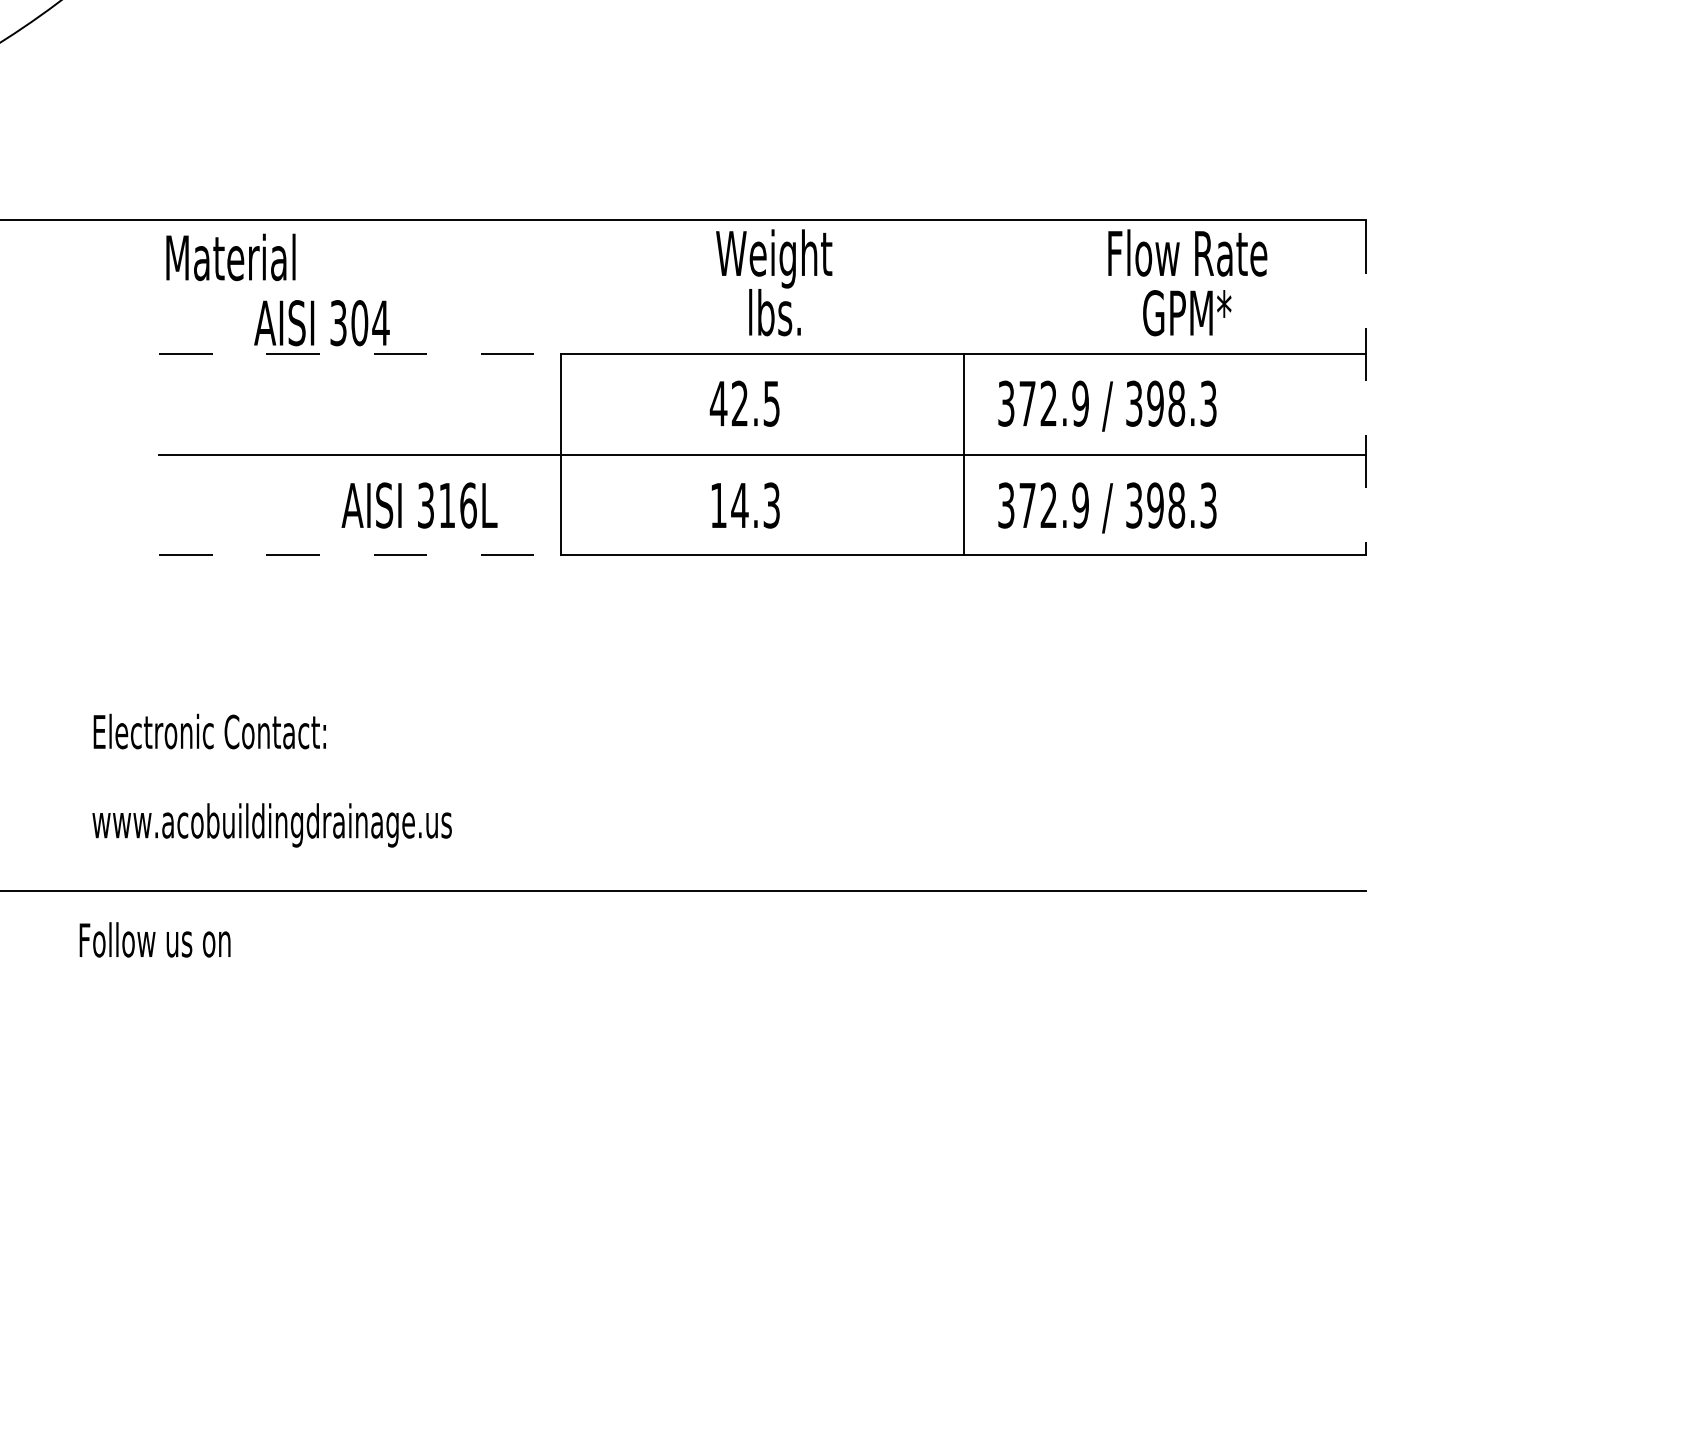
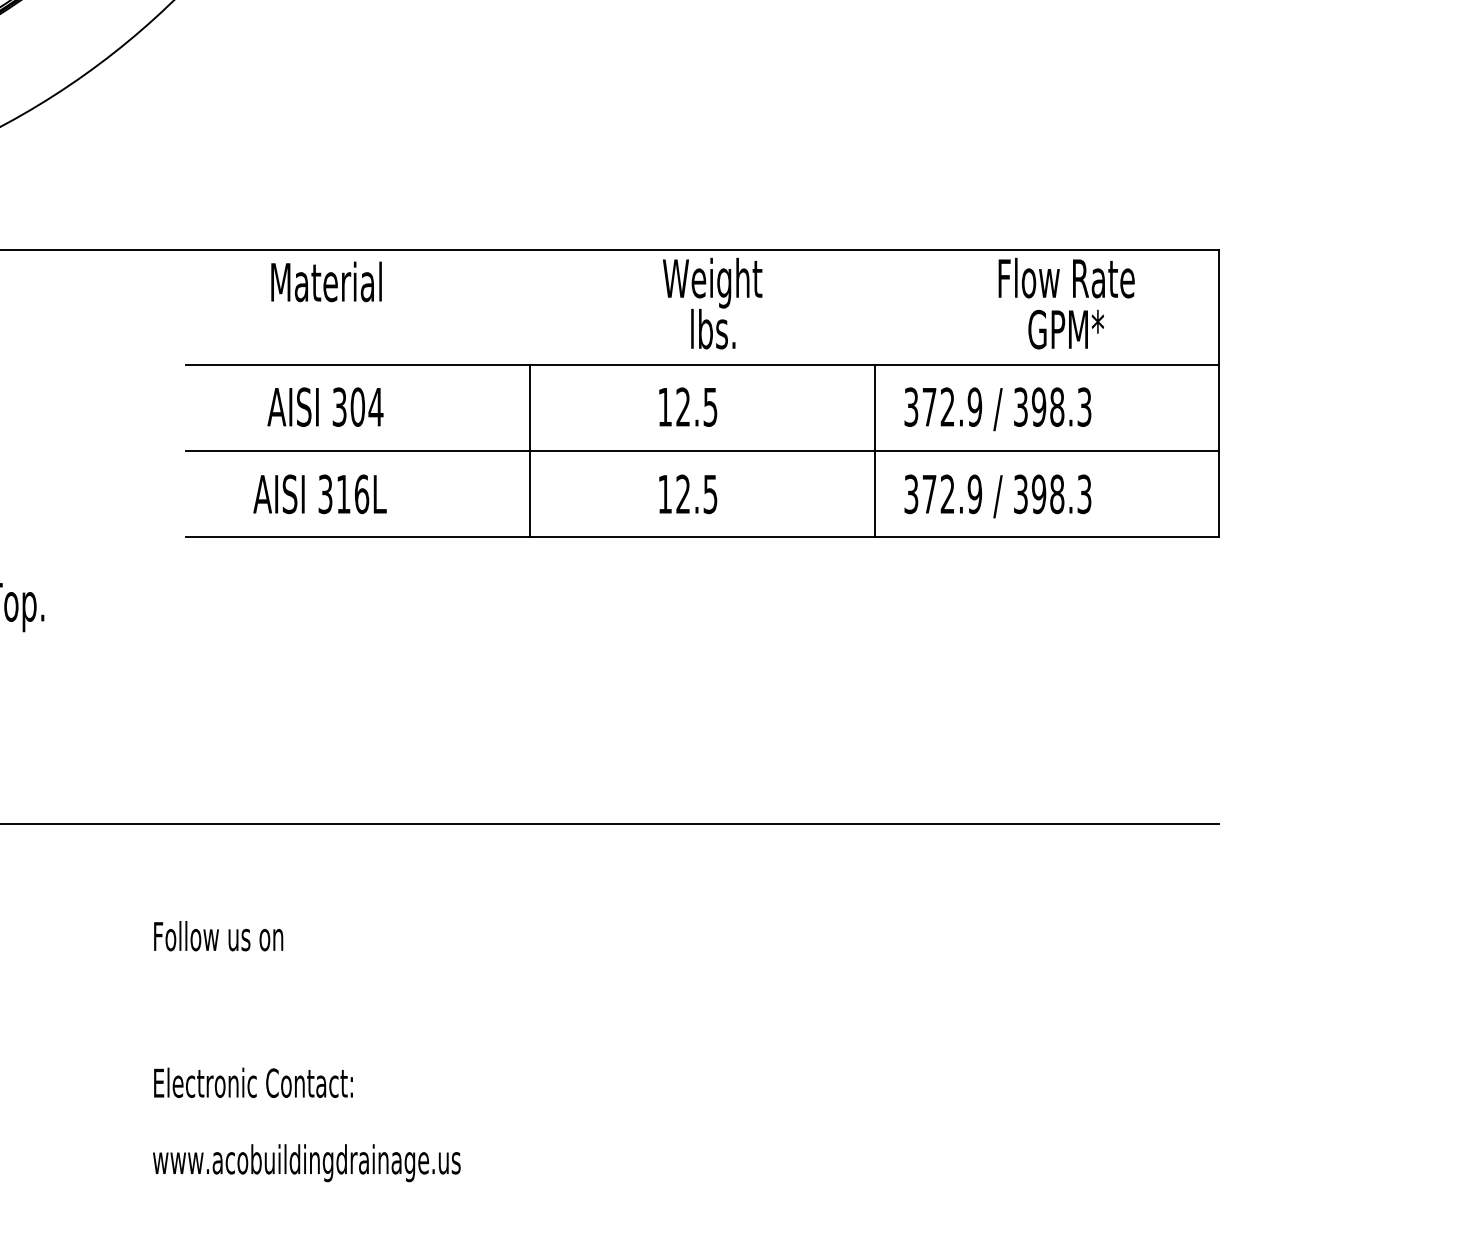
text: (230, 256) -> (326, 281), moved
text: (322, 322) -> (325, 406), moved
line: (360, 353) -> (358, 364), dashed -> solid
line: (1366, 388) -> (1219, 394), dashed -> solid
text: (717, 404) -> (664, 407), 42.5 -> 12.5
text: (755, 504) -> (696, 493), 14.3 -> 12.5
text: (418, 505) -> (319, 494), moved
line: (360, 555) -> (358, 537), dashed -> solid
text: (271, 780) -> (306, 1124), moved
text: (154, 940) -> (218, 936), moved

